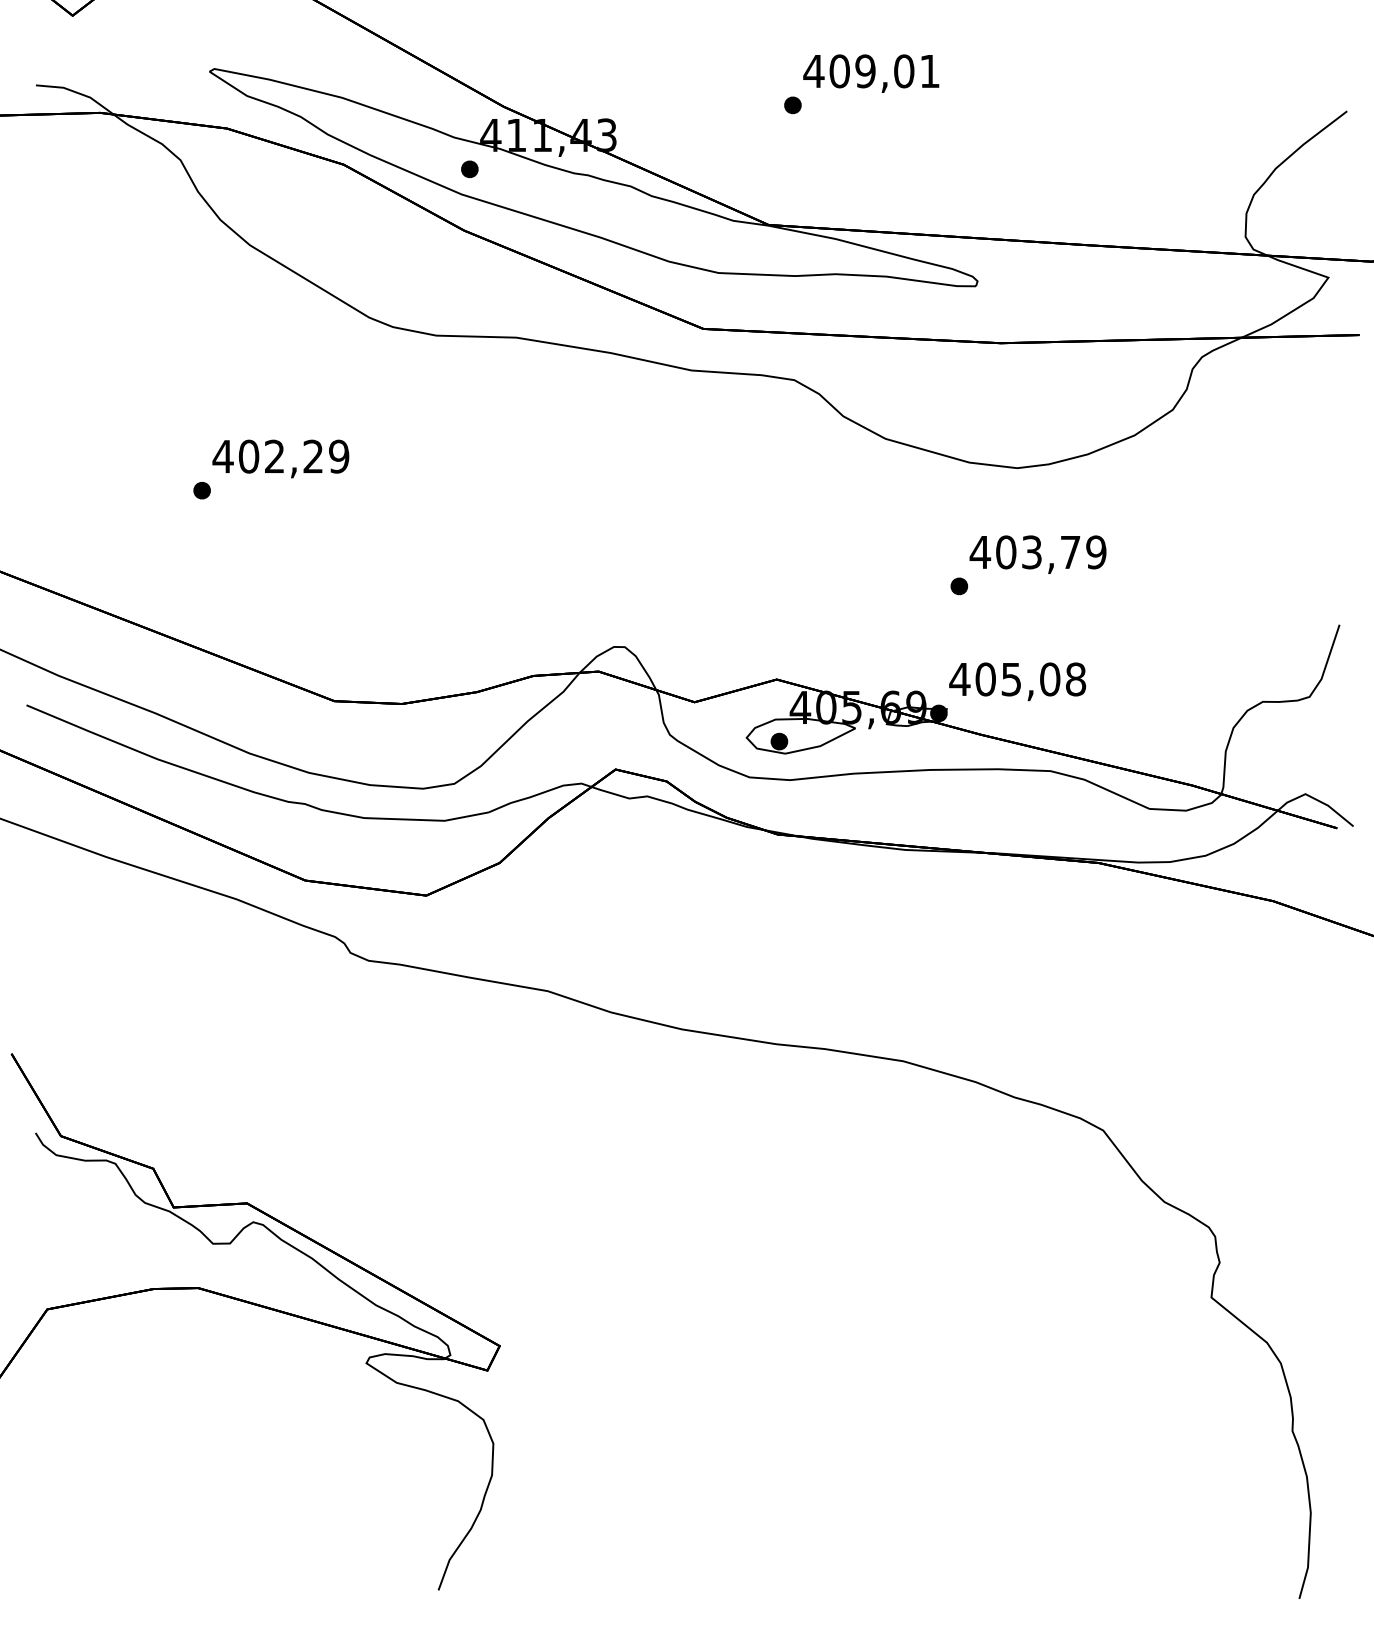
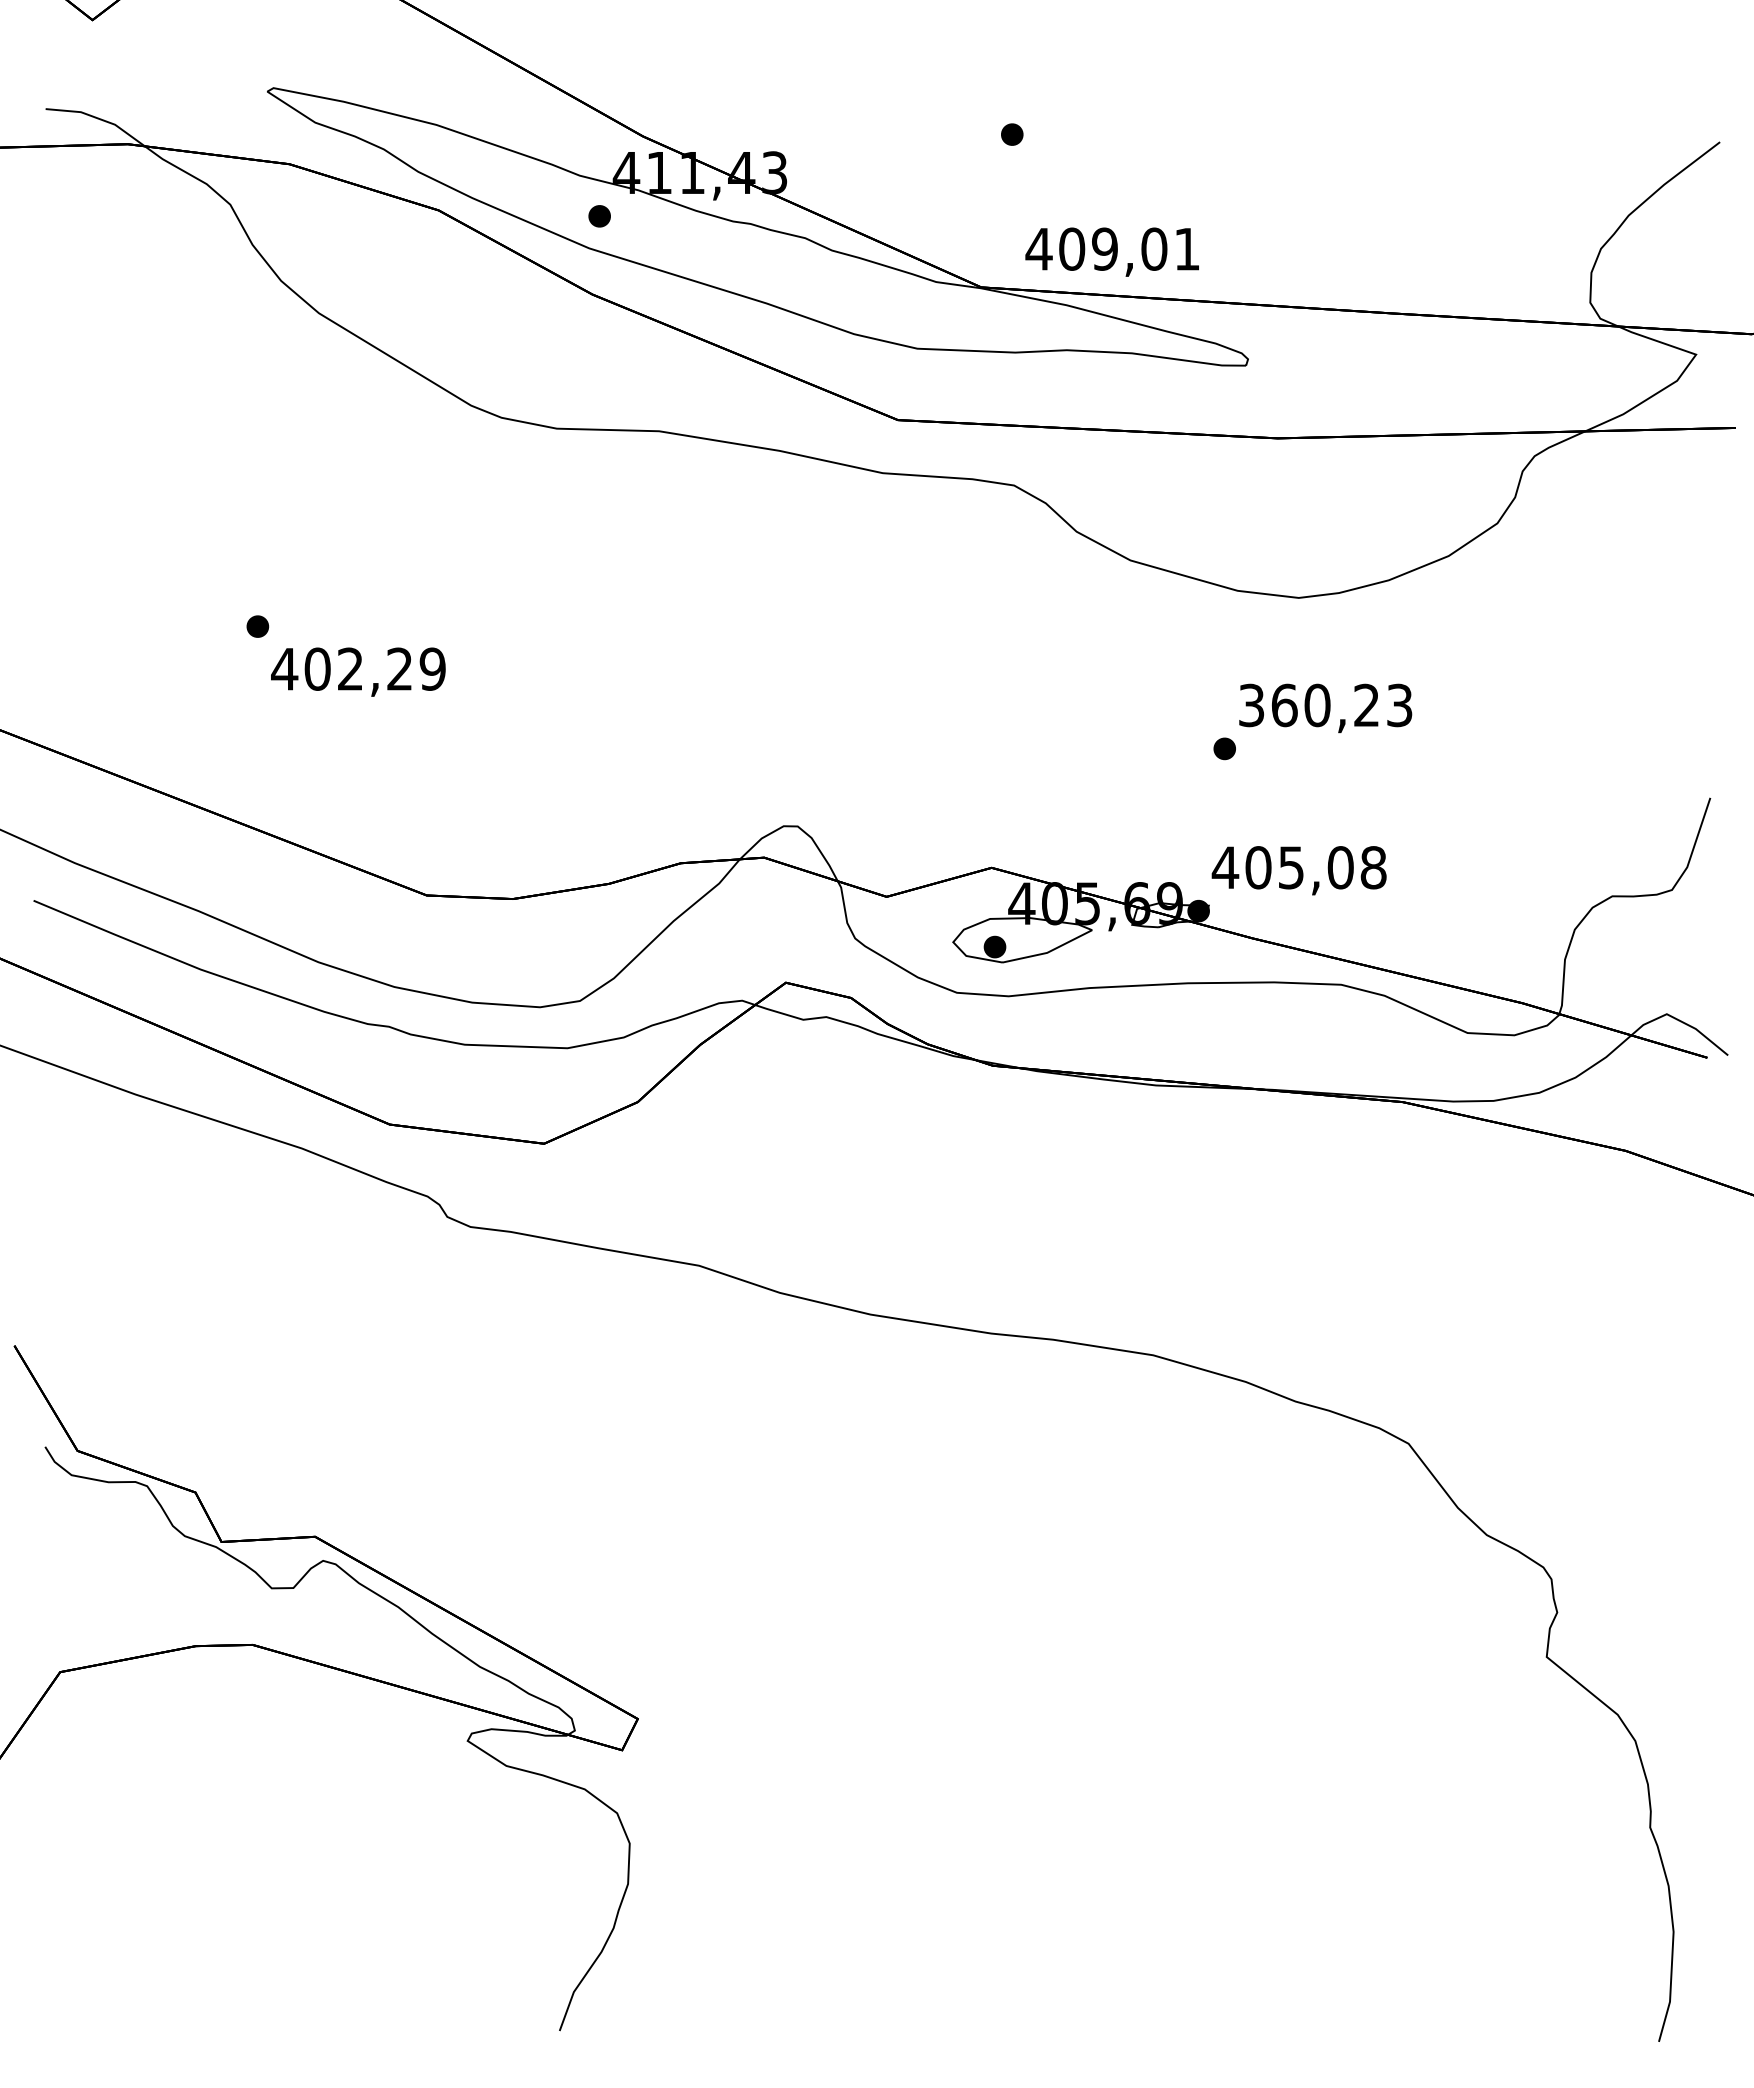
text: (870, 73) -> (1111, 251), moved
text: (280, 458) -> (358, 671), moved
text: (1037, 552) -> (1324, 705), 403,79 -> 360,23

